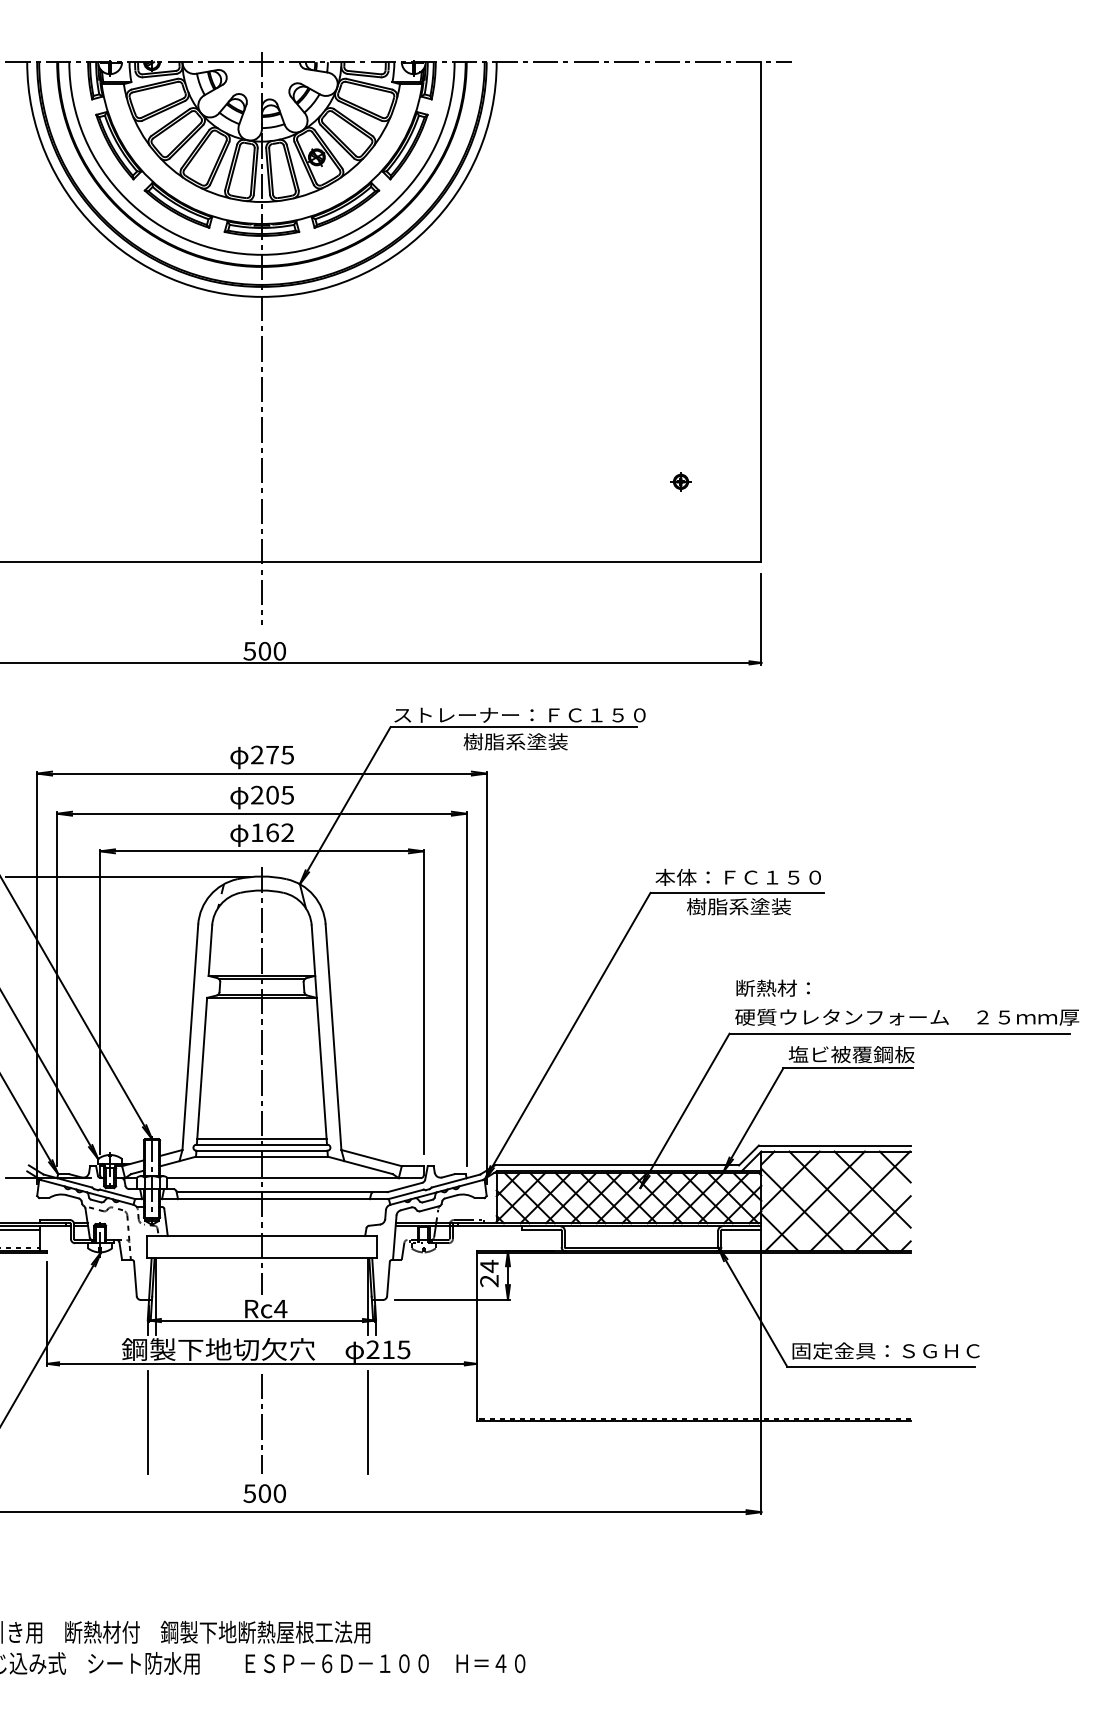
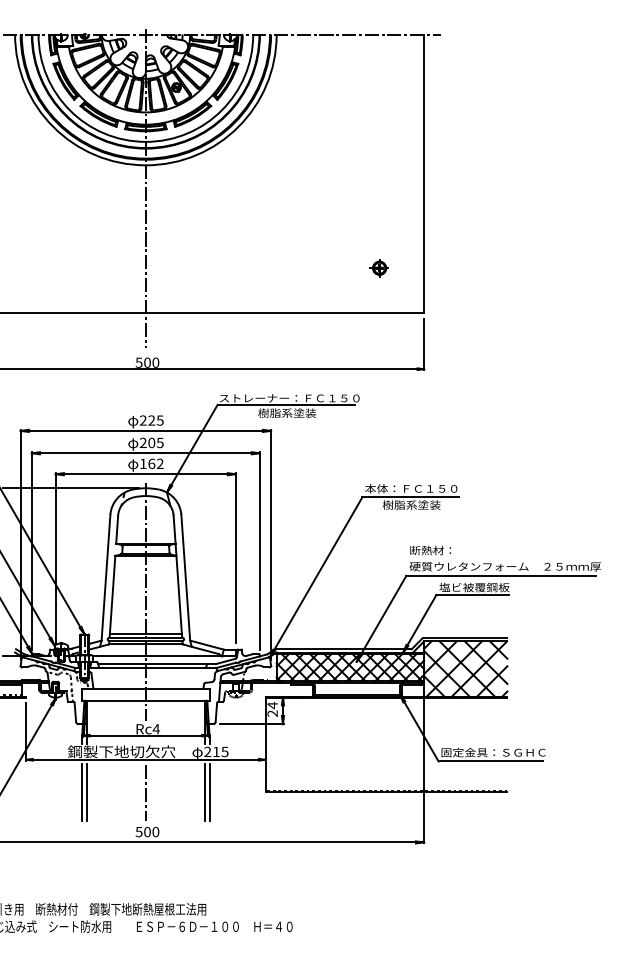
part: (679, 482) -> (378, 268), size x1.67
text: (272, 754) -> (151, 420), 275 -> 225
line: (155, 1422) -> (86, 792), added
line: (376, 1422) -> (209, 792), added

